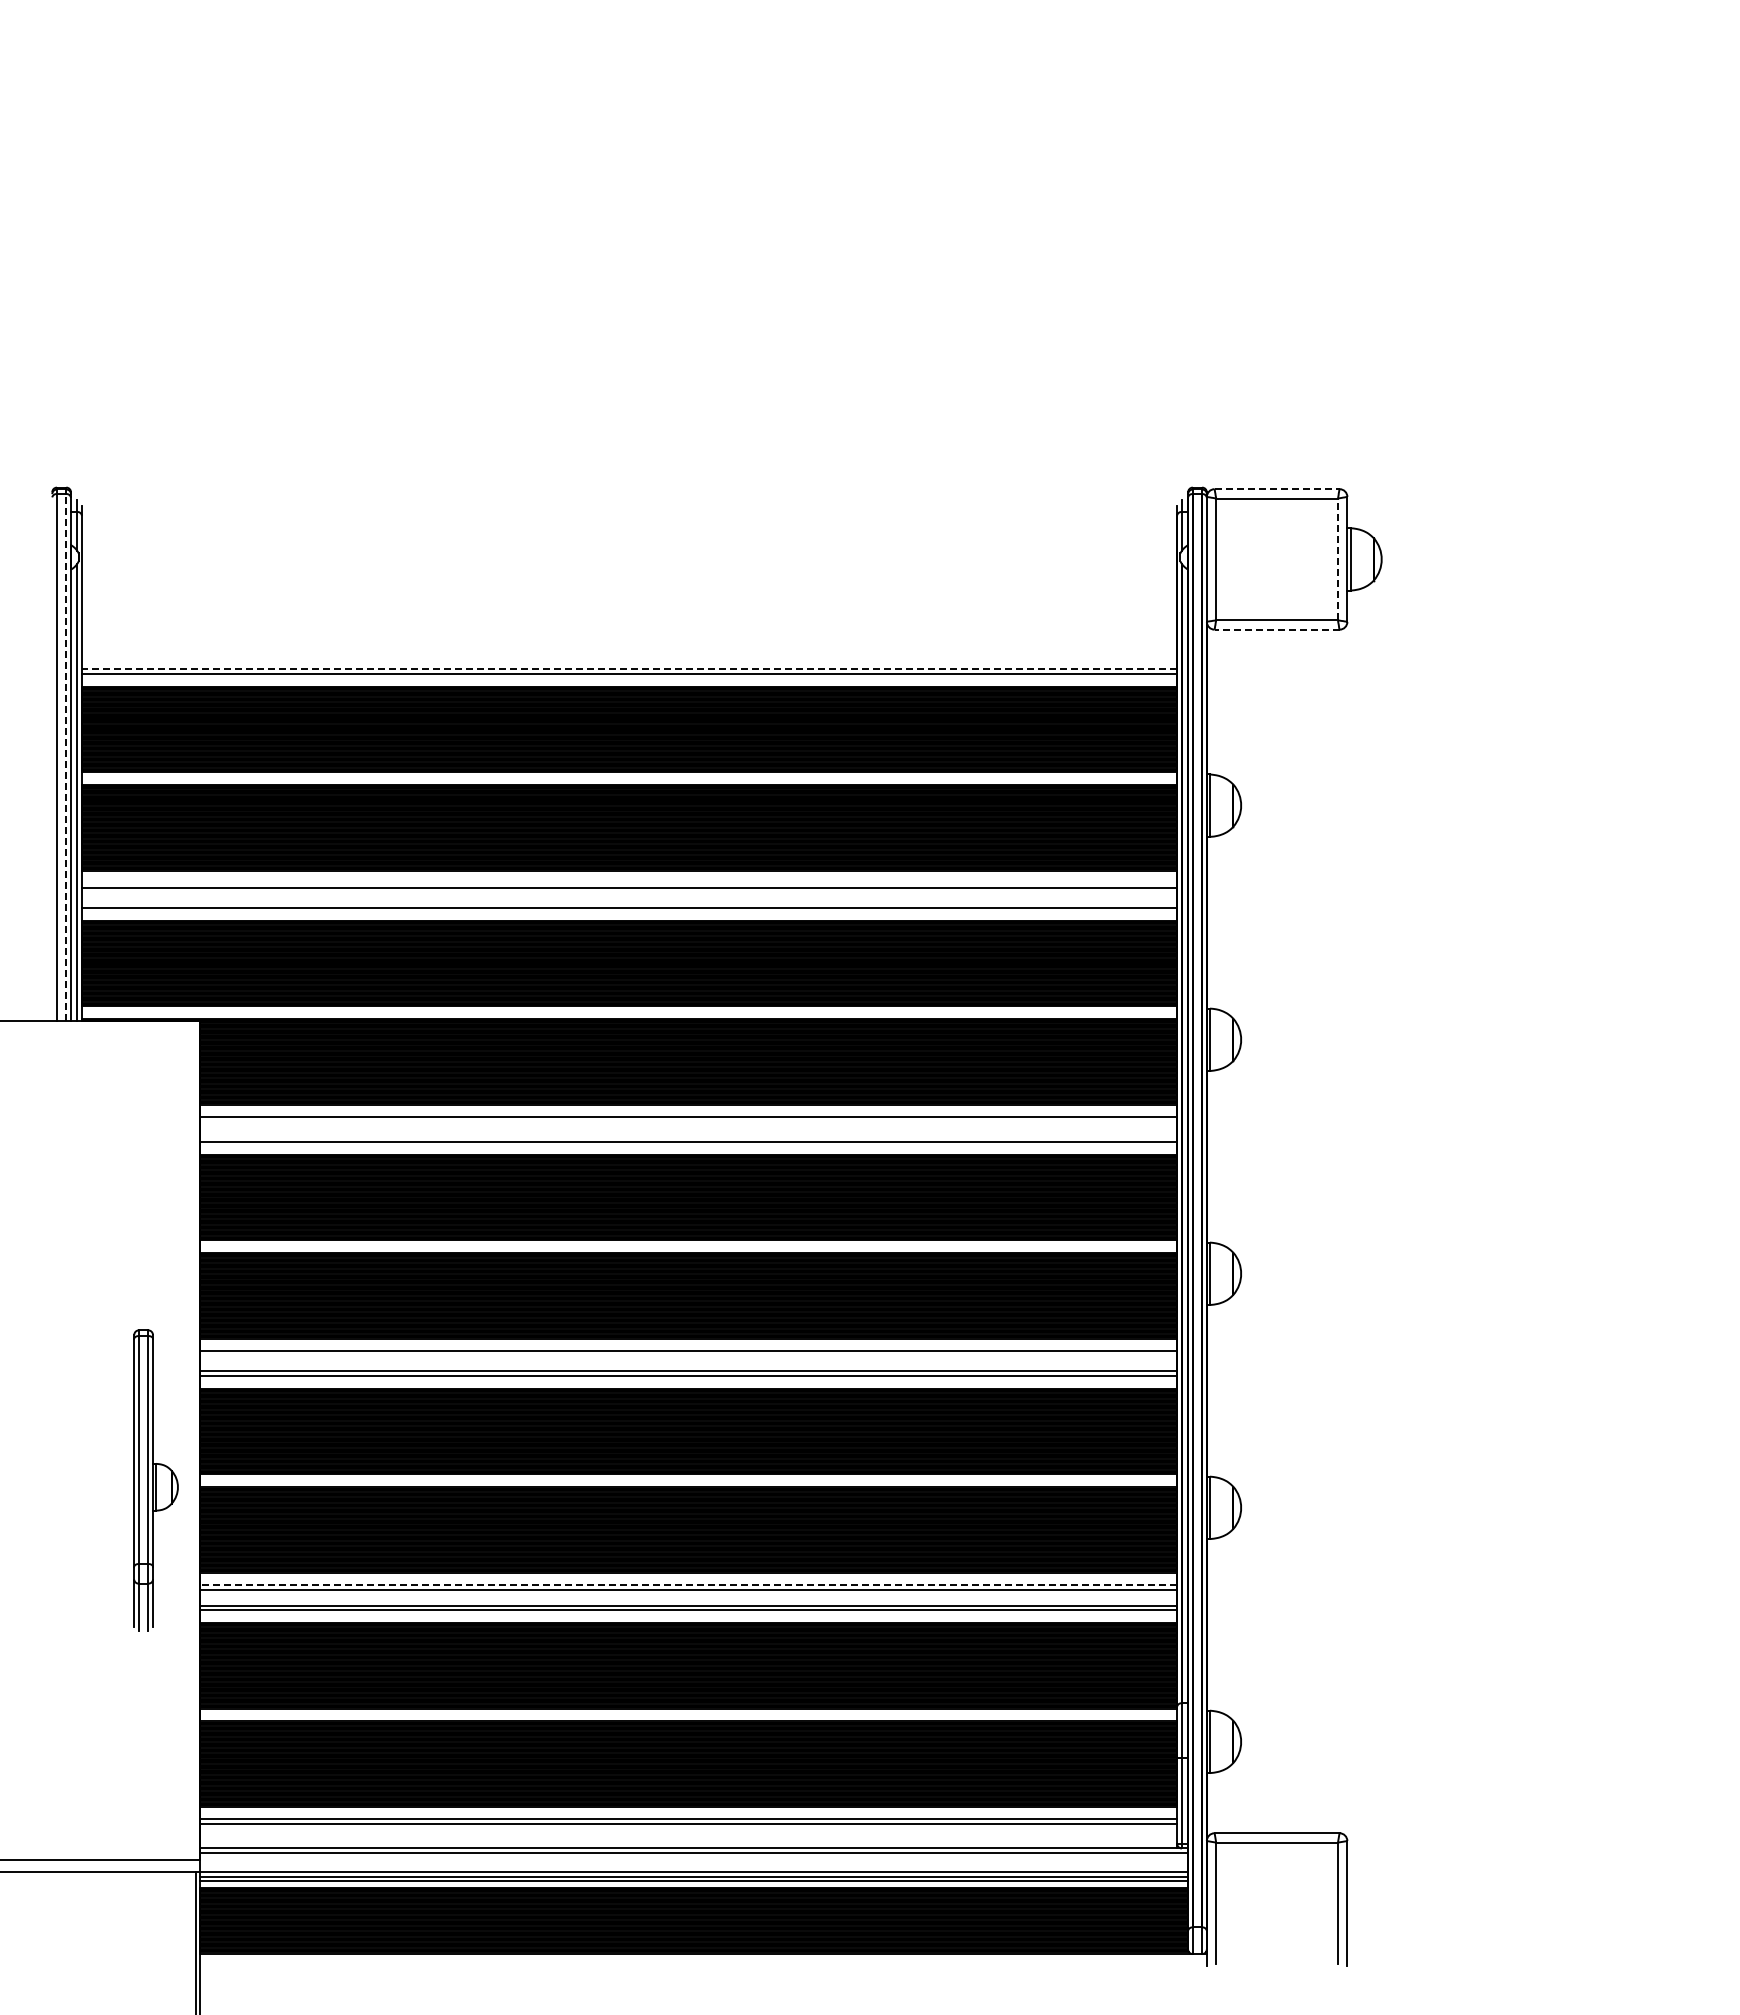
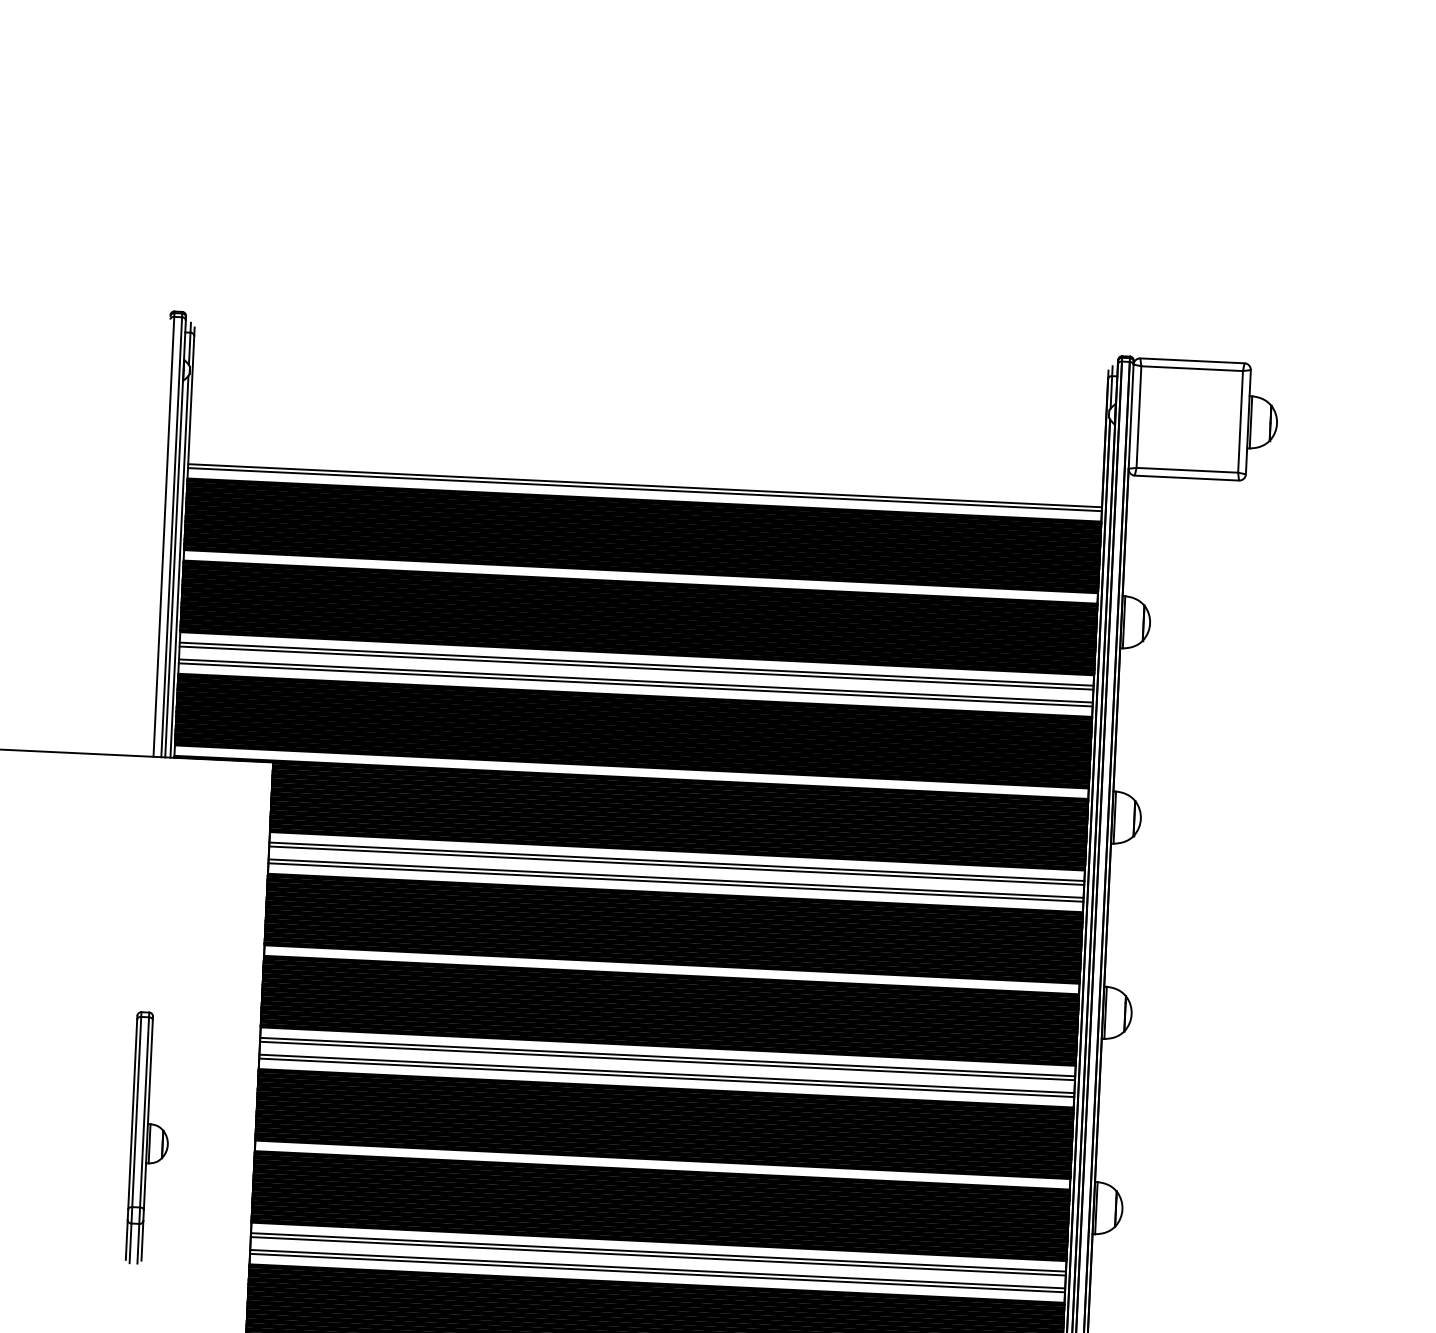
line: (1277, 489) -> (1192, 361), dashed -> solid
line: (1338, 559) -> (1240, 421), dashed -> solid
line: (1276, 629) -> (1186, 477), dashed -> solid
line: (629, 669) -> (645, 485), dashed -> solid
line: (66, 757) -> (171, 537), dashed -> solid
line: (629, 883) -> (636, 664), added
line: (629, 903) -> (635, 681), added
line: (688, 1121) -> (676, 865), added
line: (688, 1137) -> (675, 878), added
line: (688, 1356) -> (667, 1061), added
part: (155, 1480) -> (149, 1138), moved
line: (688, 1585) -> (658, 1252), dashed -> solid

